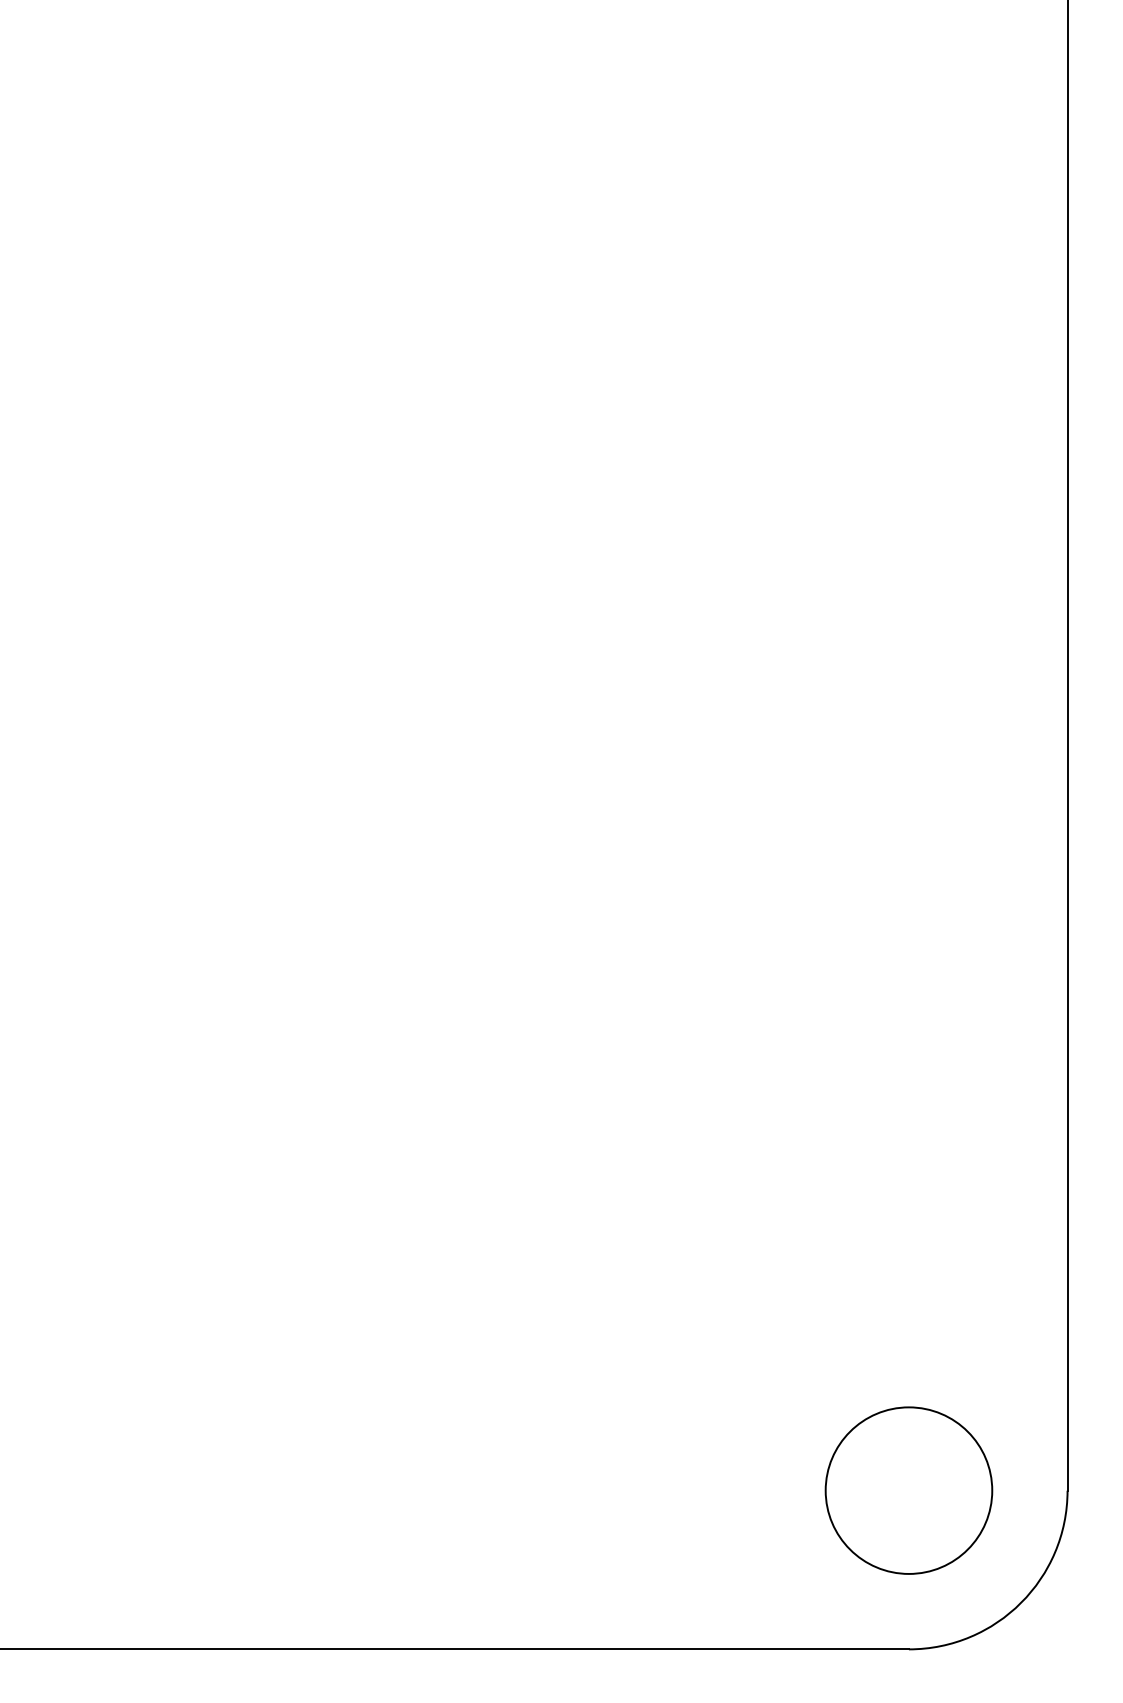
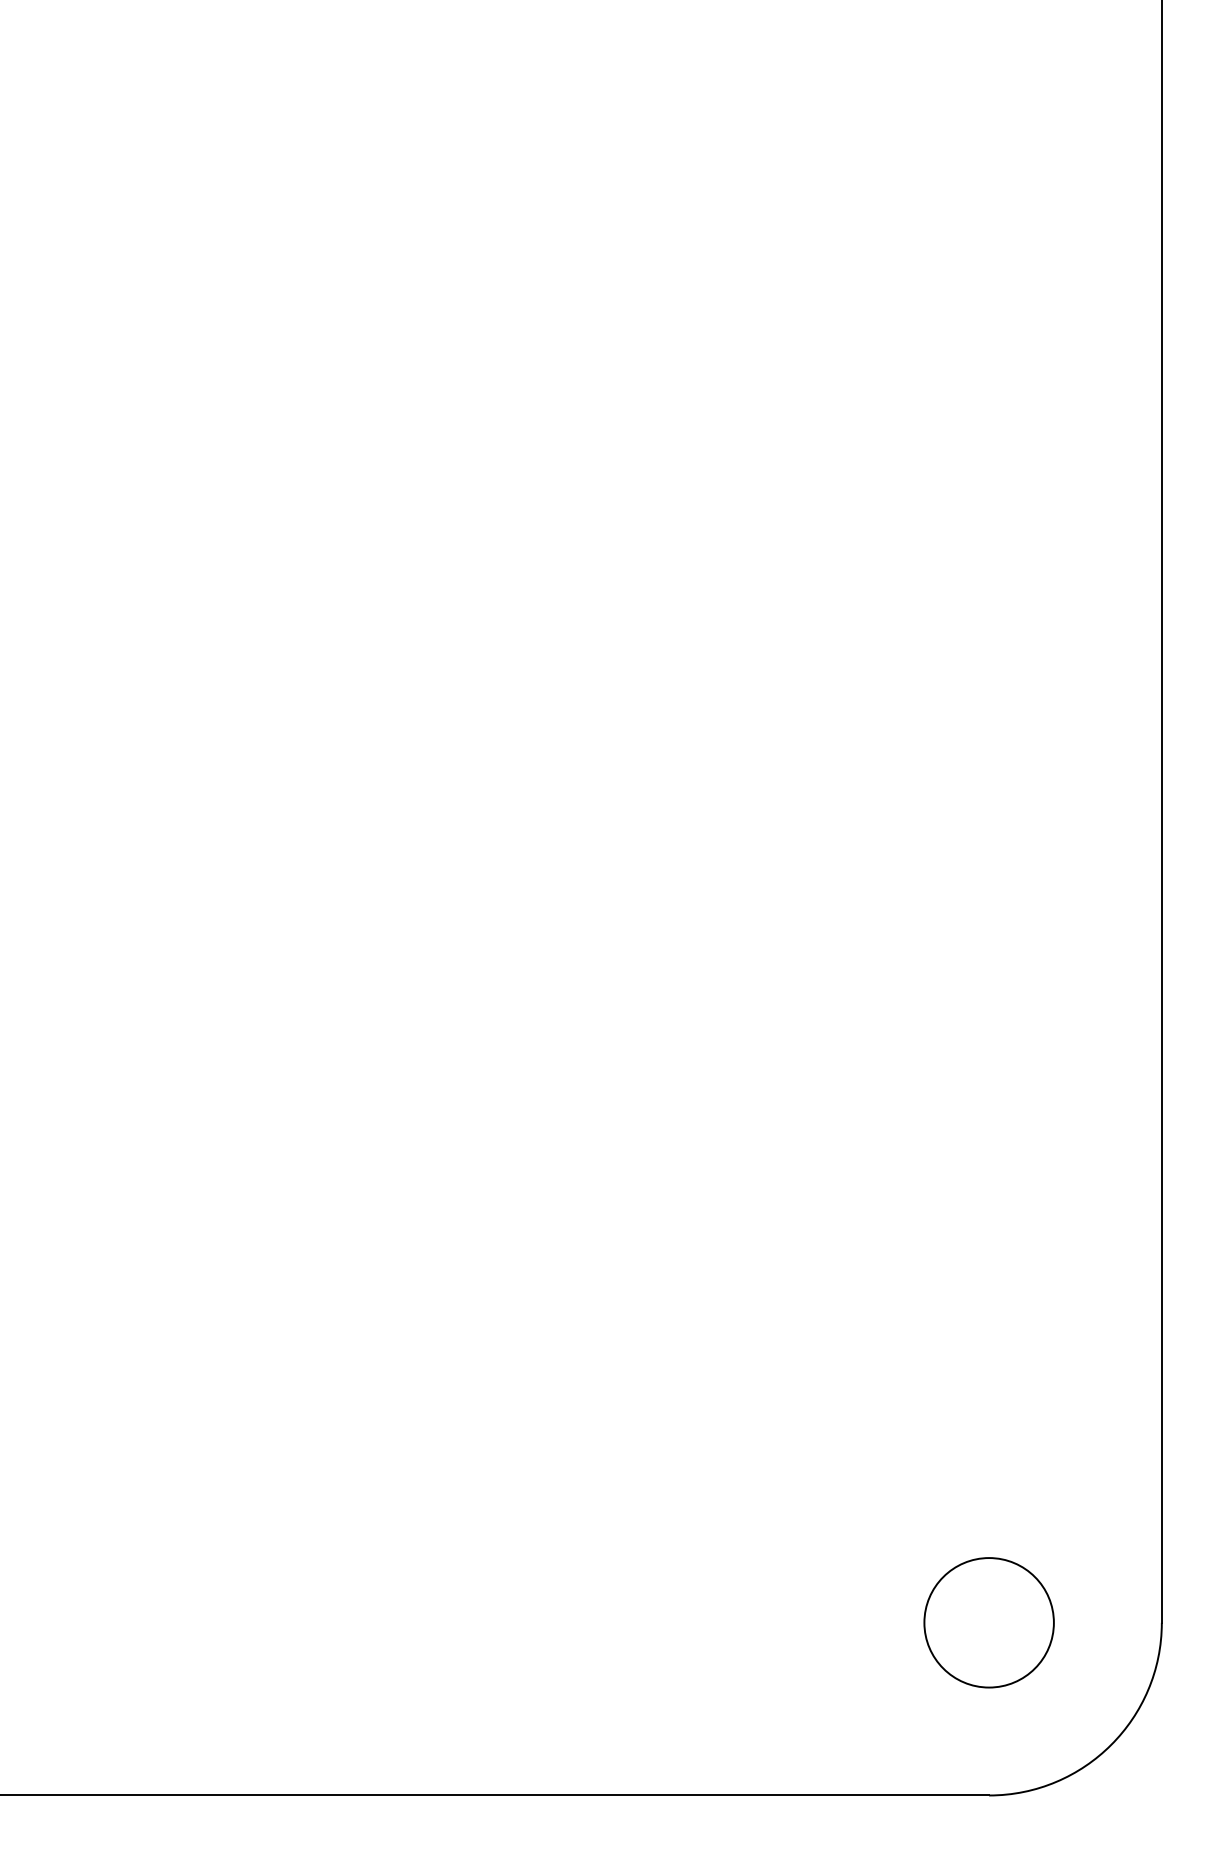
circle: (908, 1490) -> (988, 1622), size x0.71

